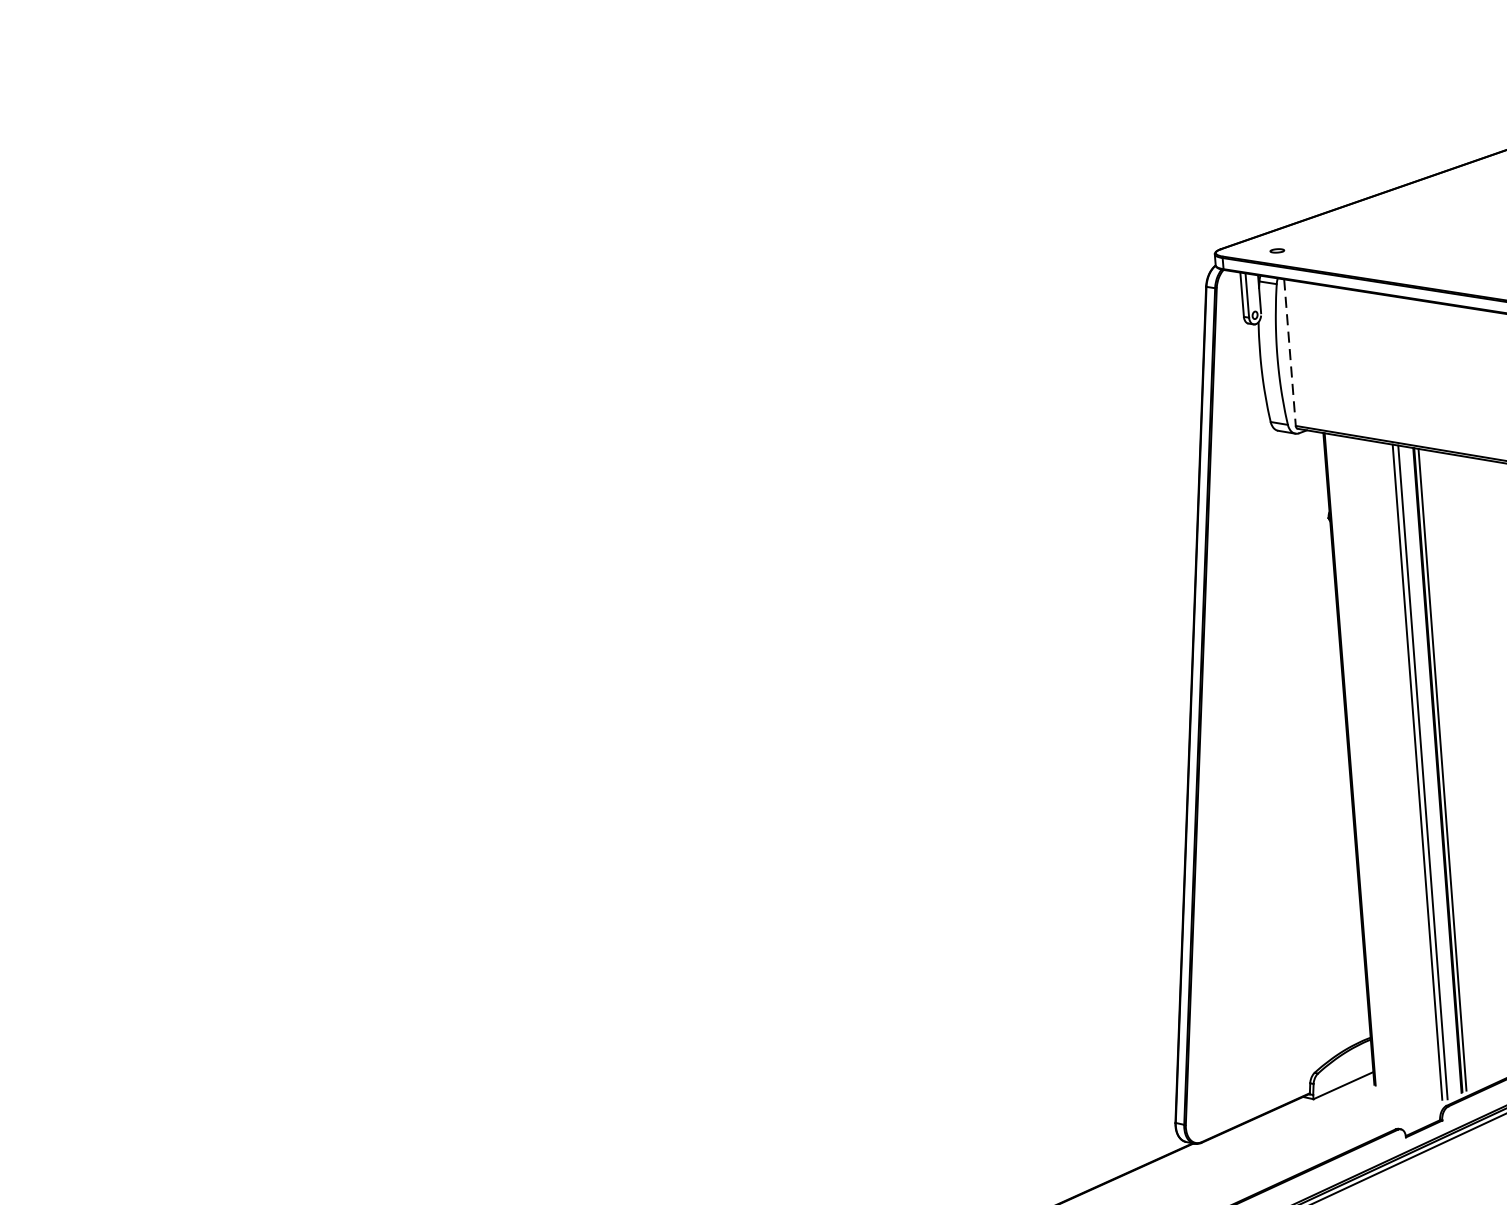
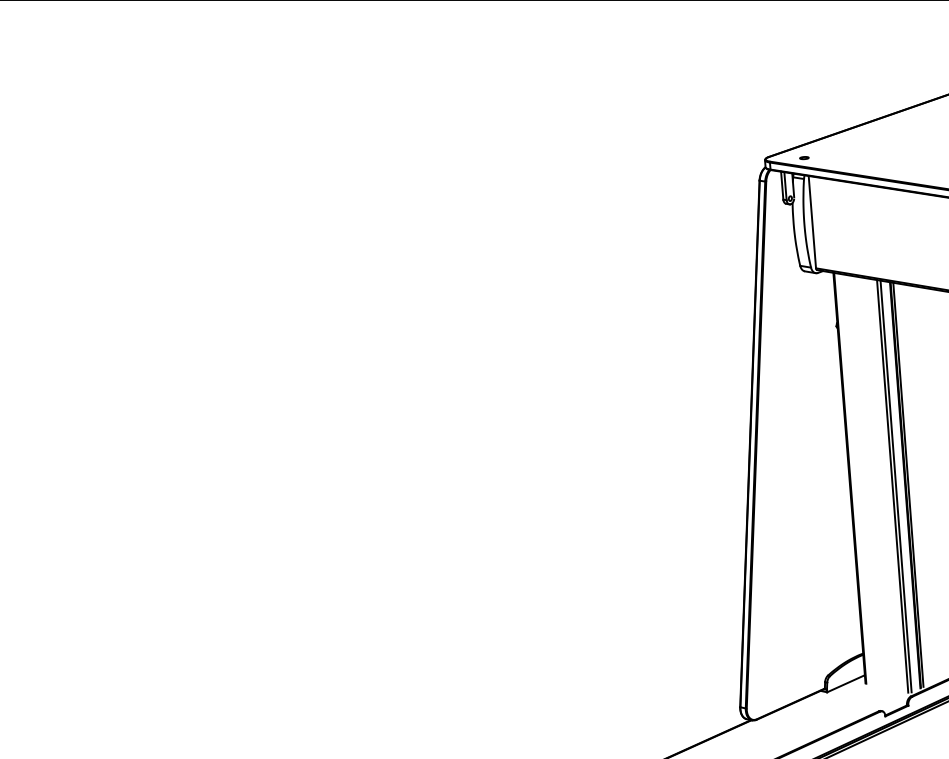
line: (1290, 353) -> (812, 222), dashed -> solid

